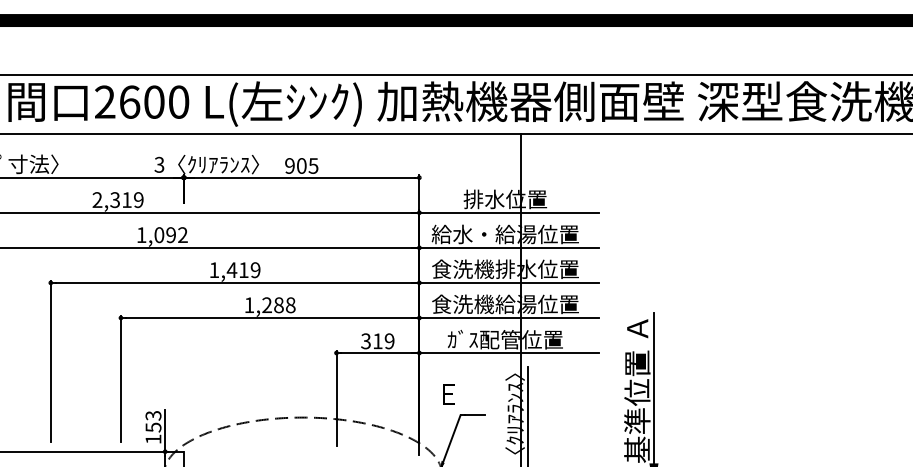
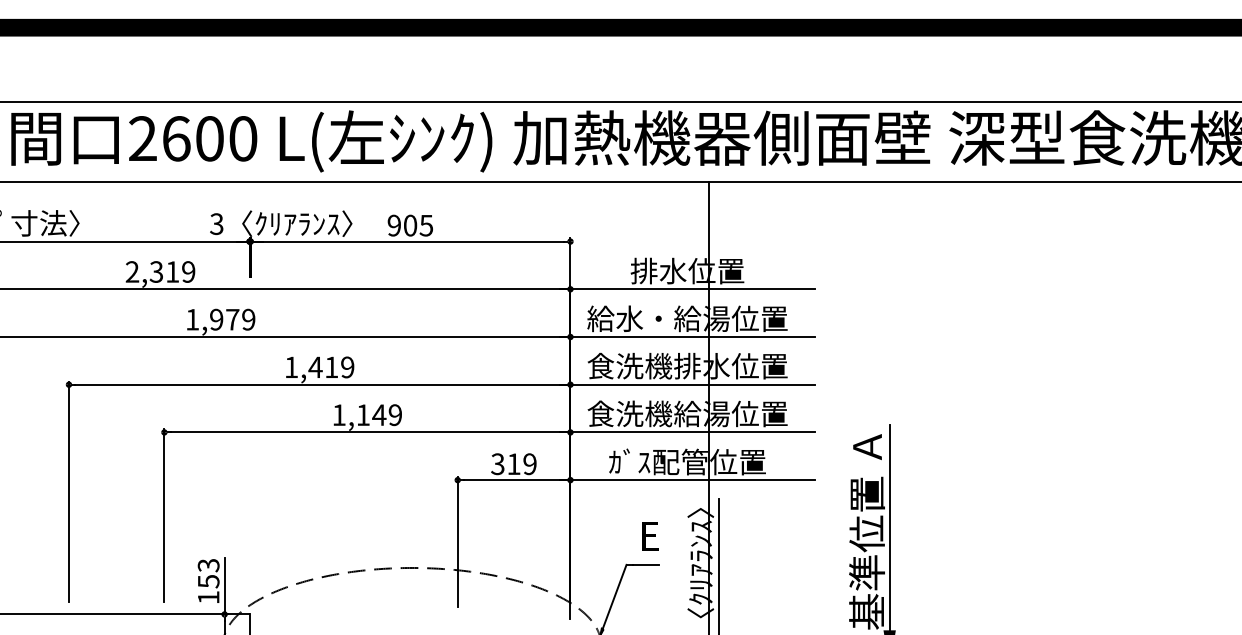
text: (170, 234) -> (232, 319), 1,092 -> 1,979
text: (279, 305) -> (379, 415), 1,288 -> 1,149
text: (448, 394) -> (650, 536), moved

